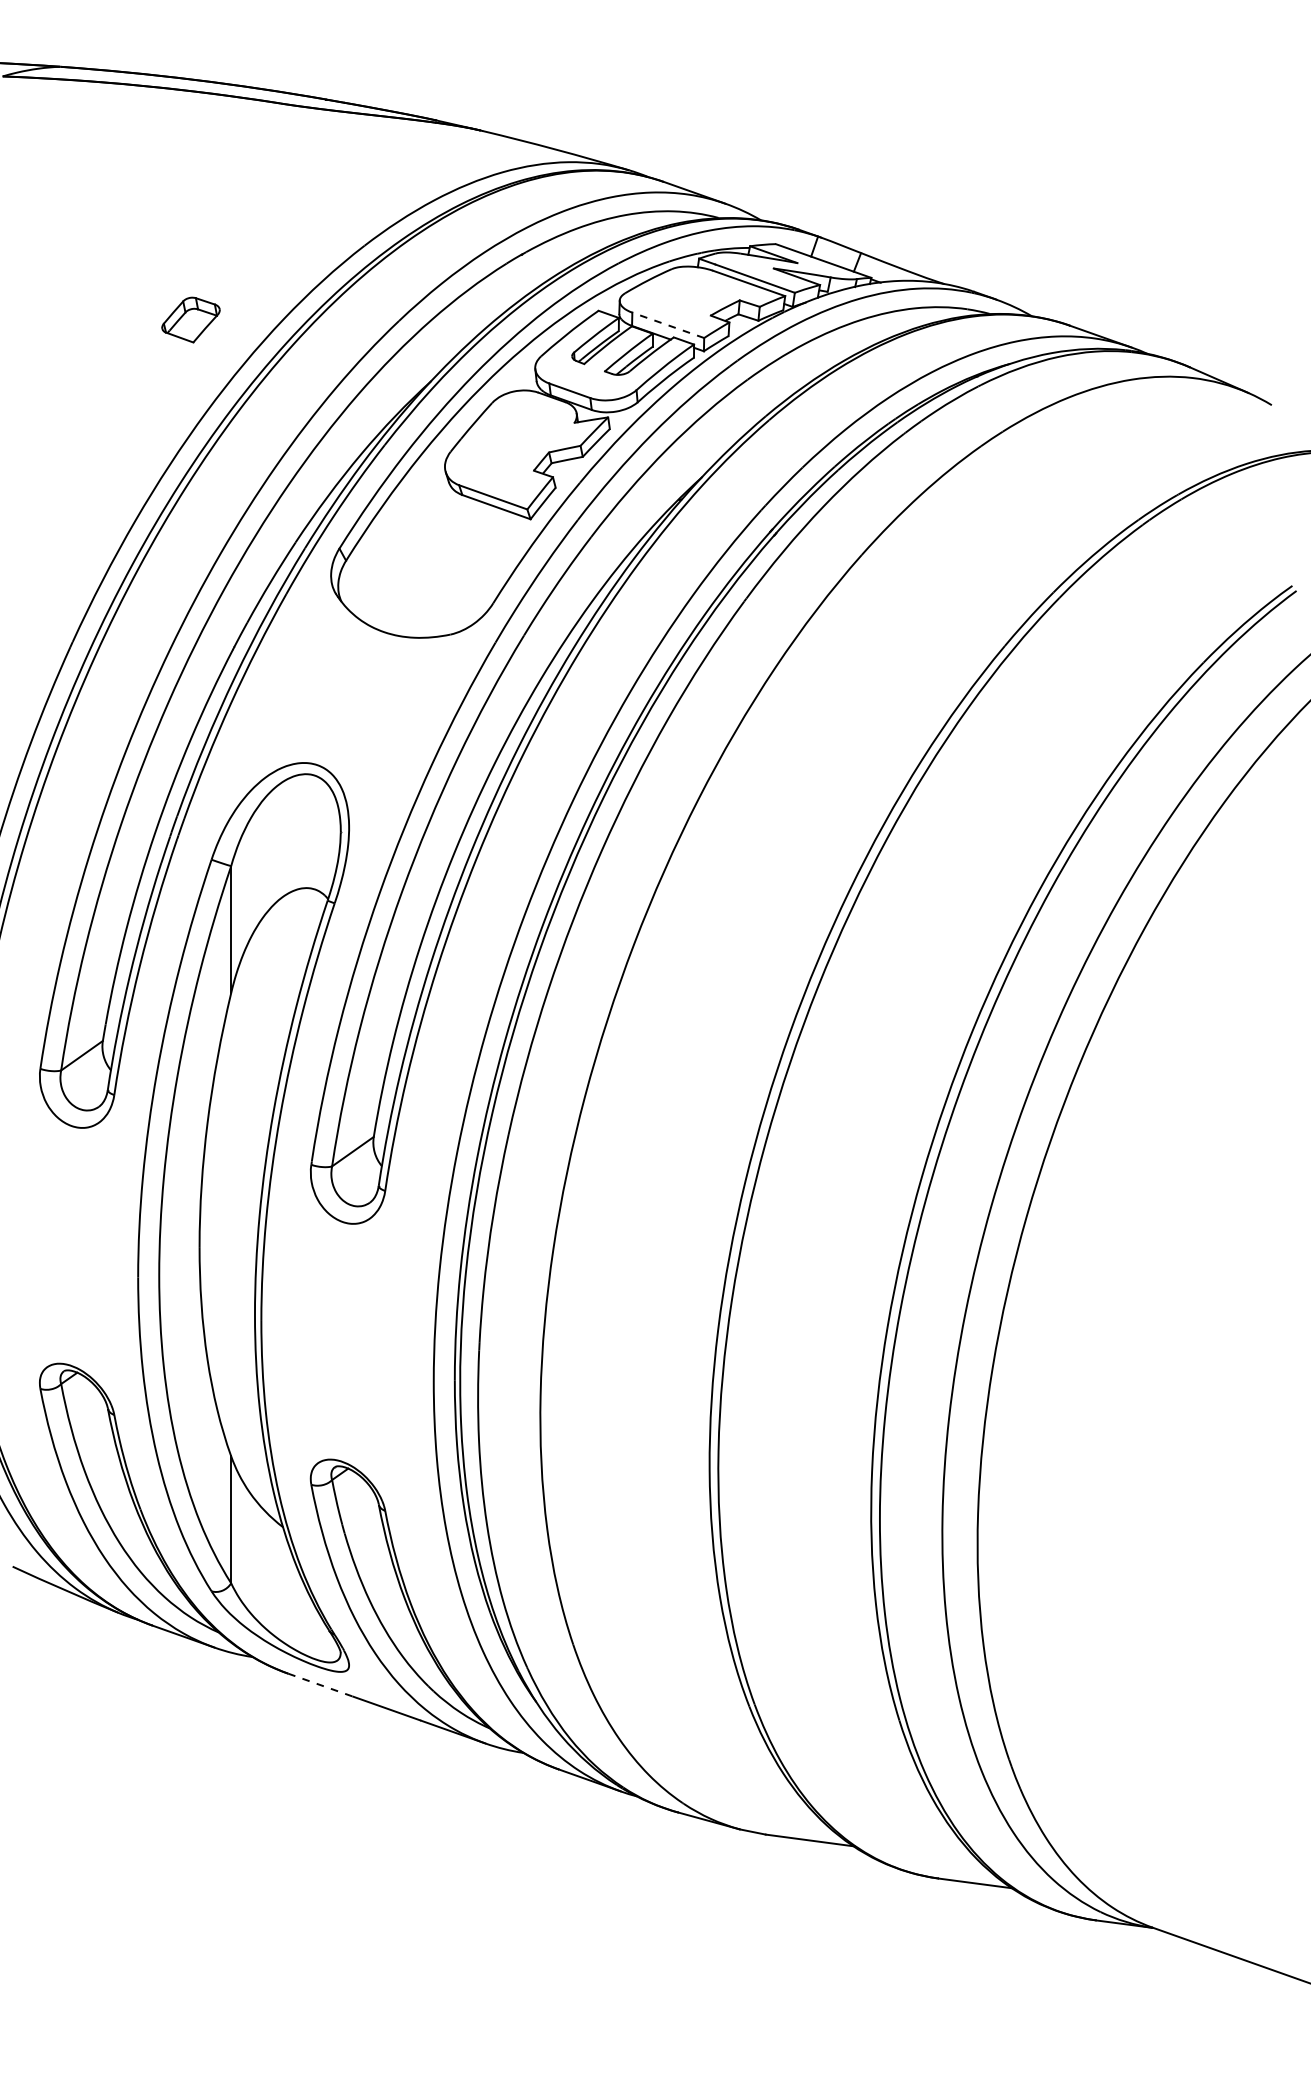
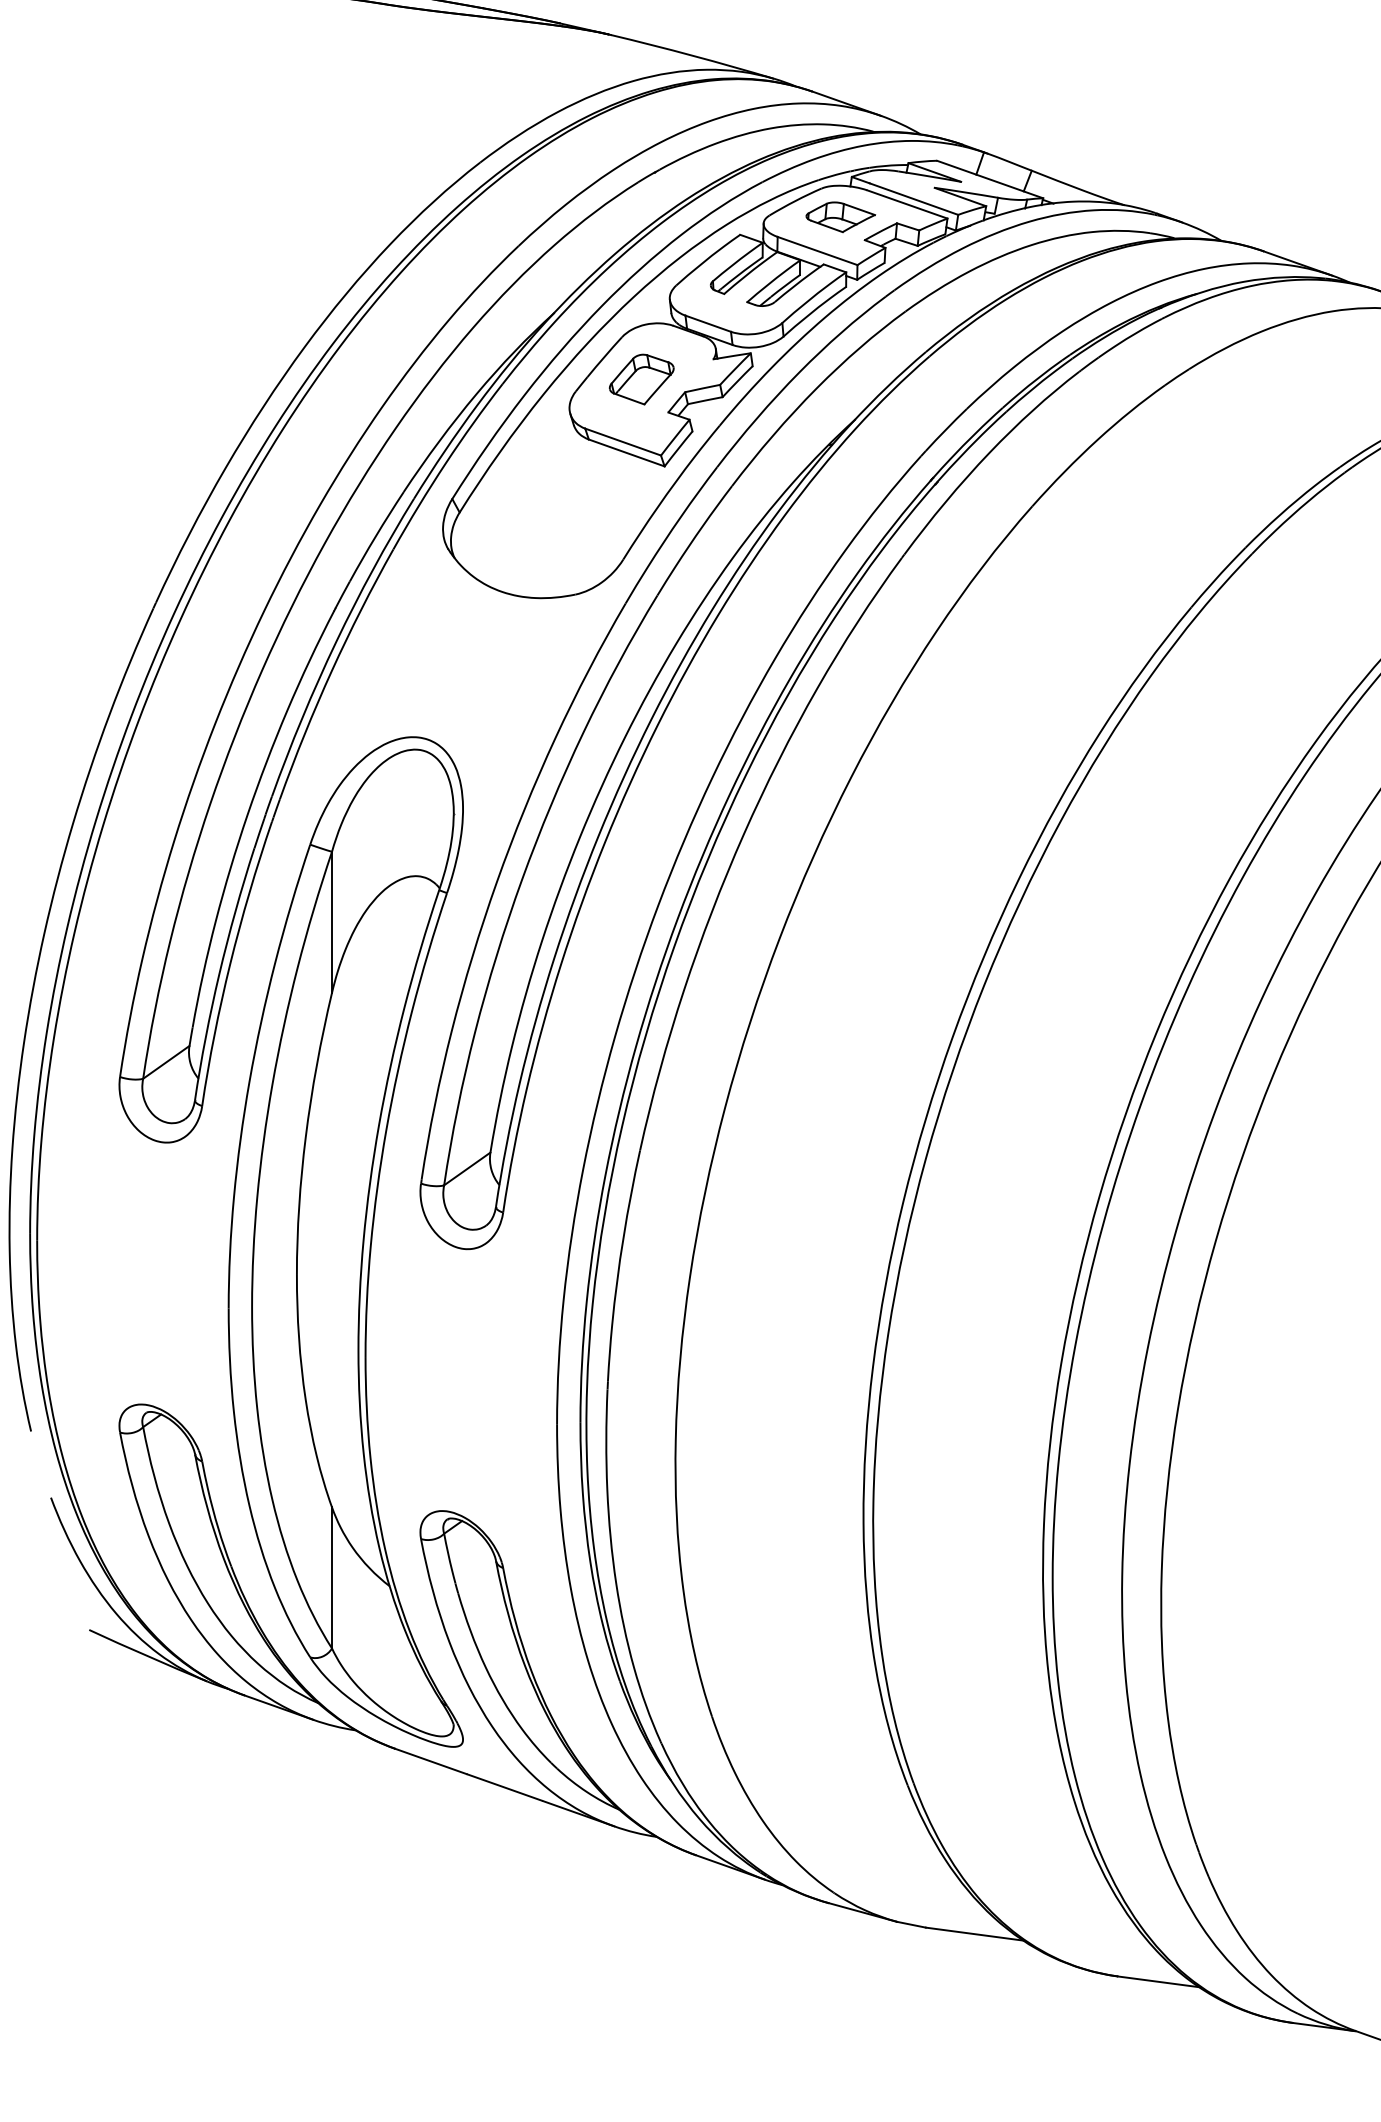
part: (688, 294) -> (840, 216), added
part: (190, 319) -> (641, 378), moved
line: (667, 325) -> (816, 251), dashed -> solid
line: (320, 1685) -> (431, 1762), dashed -> solid

